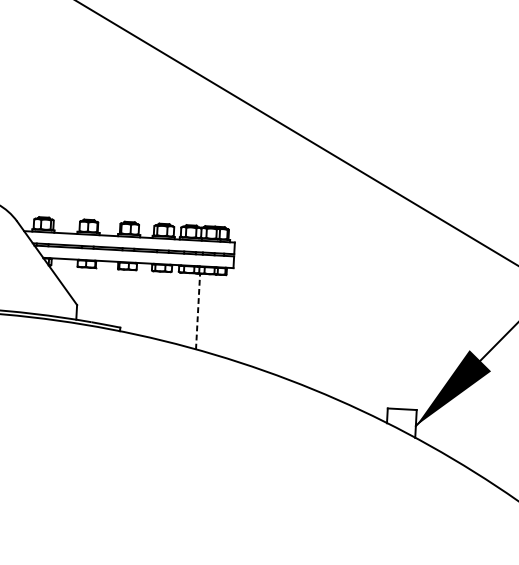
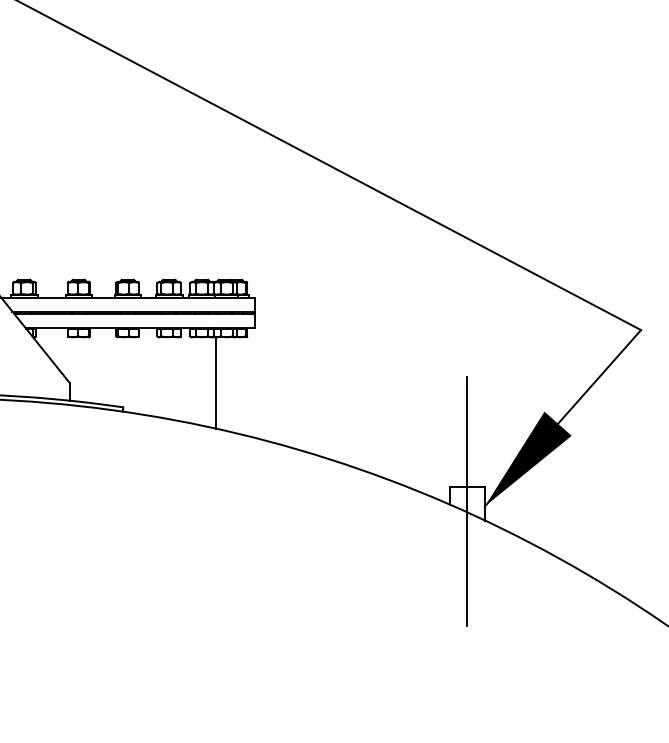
line: (197, 312) -> (215, 383), dashed -> solid
line: (401, 420) -> (467, 500), added

